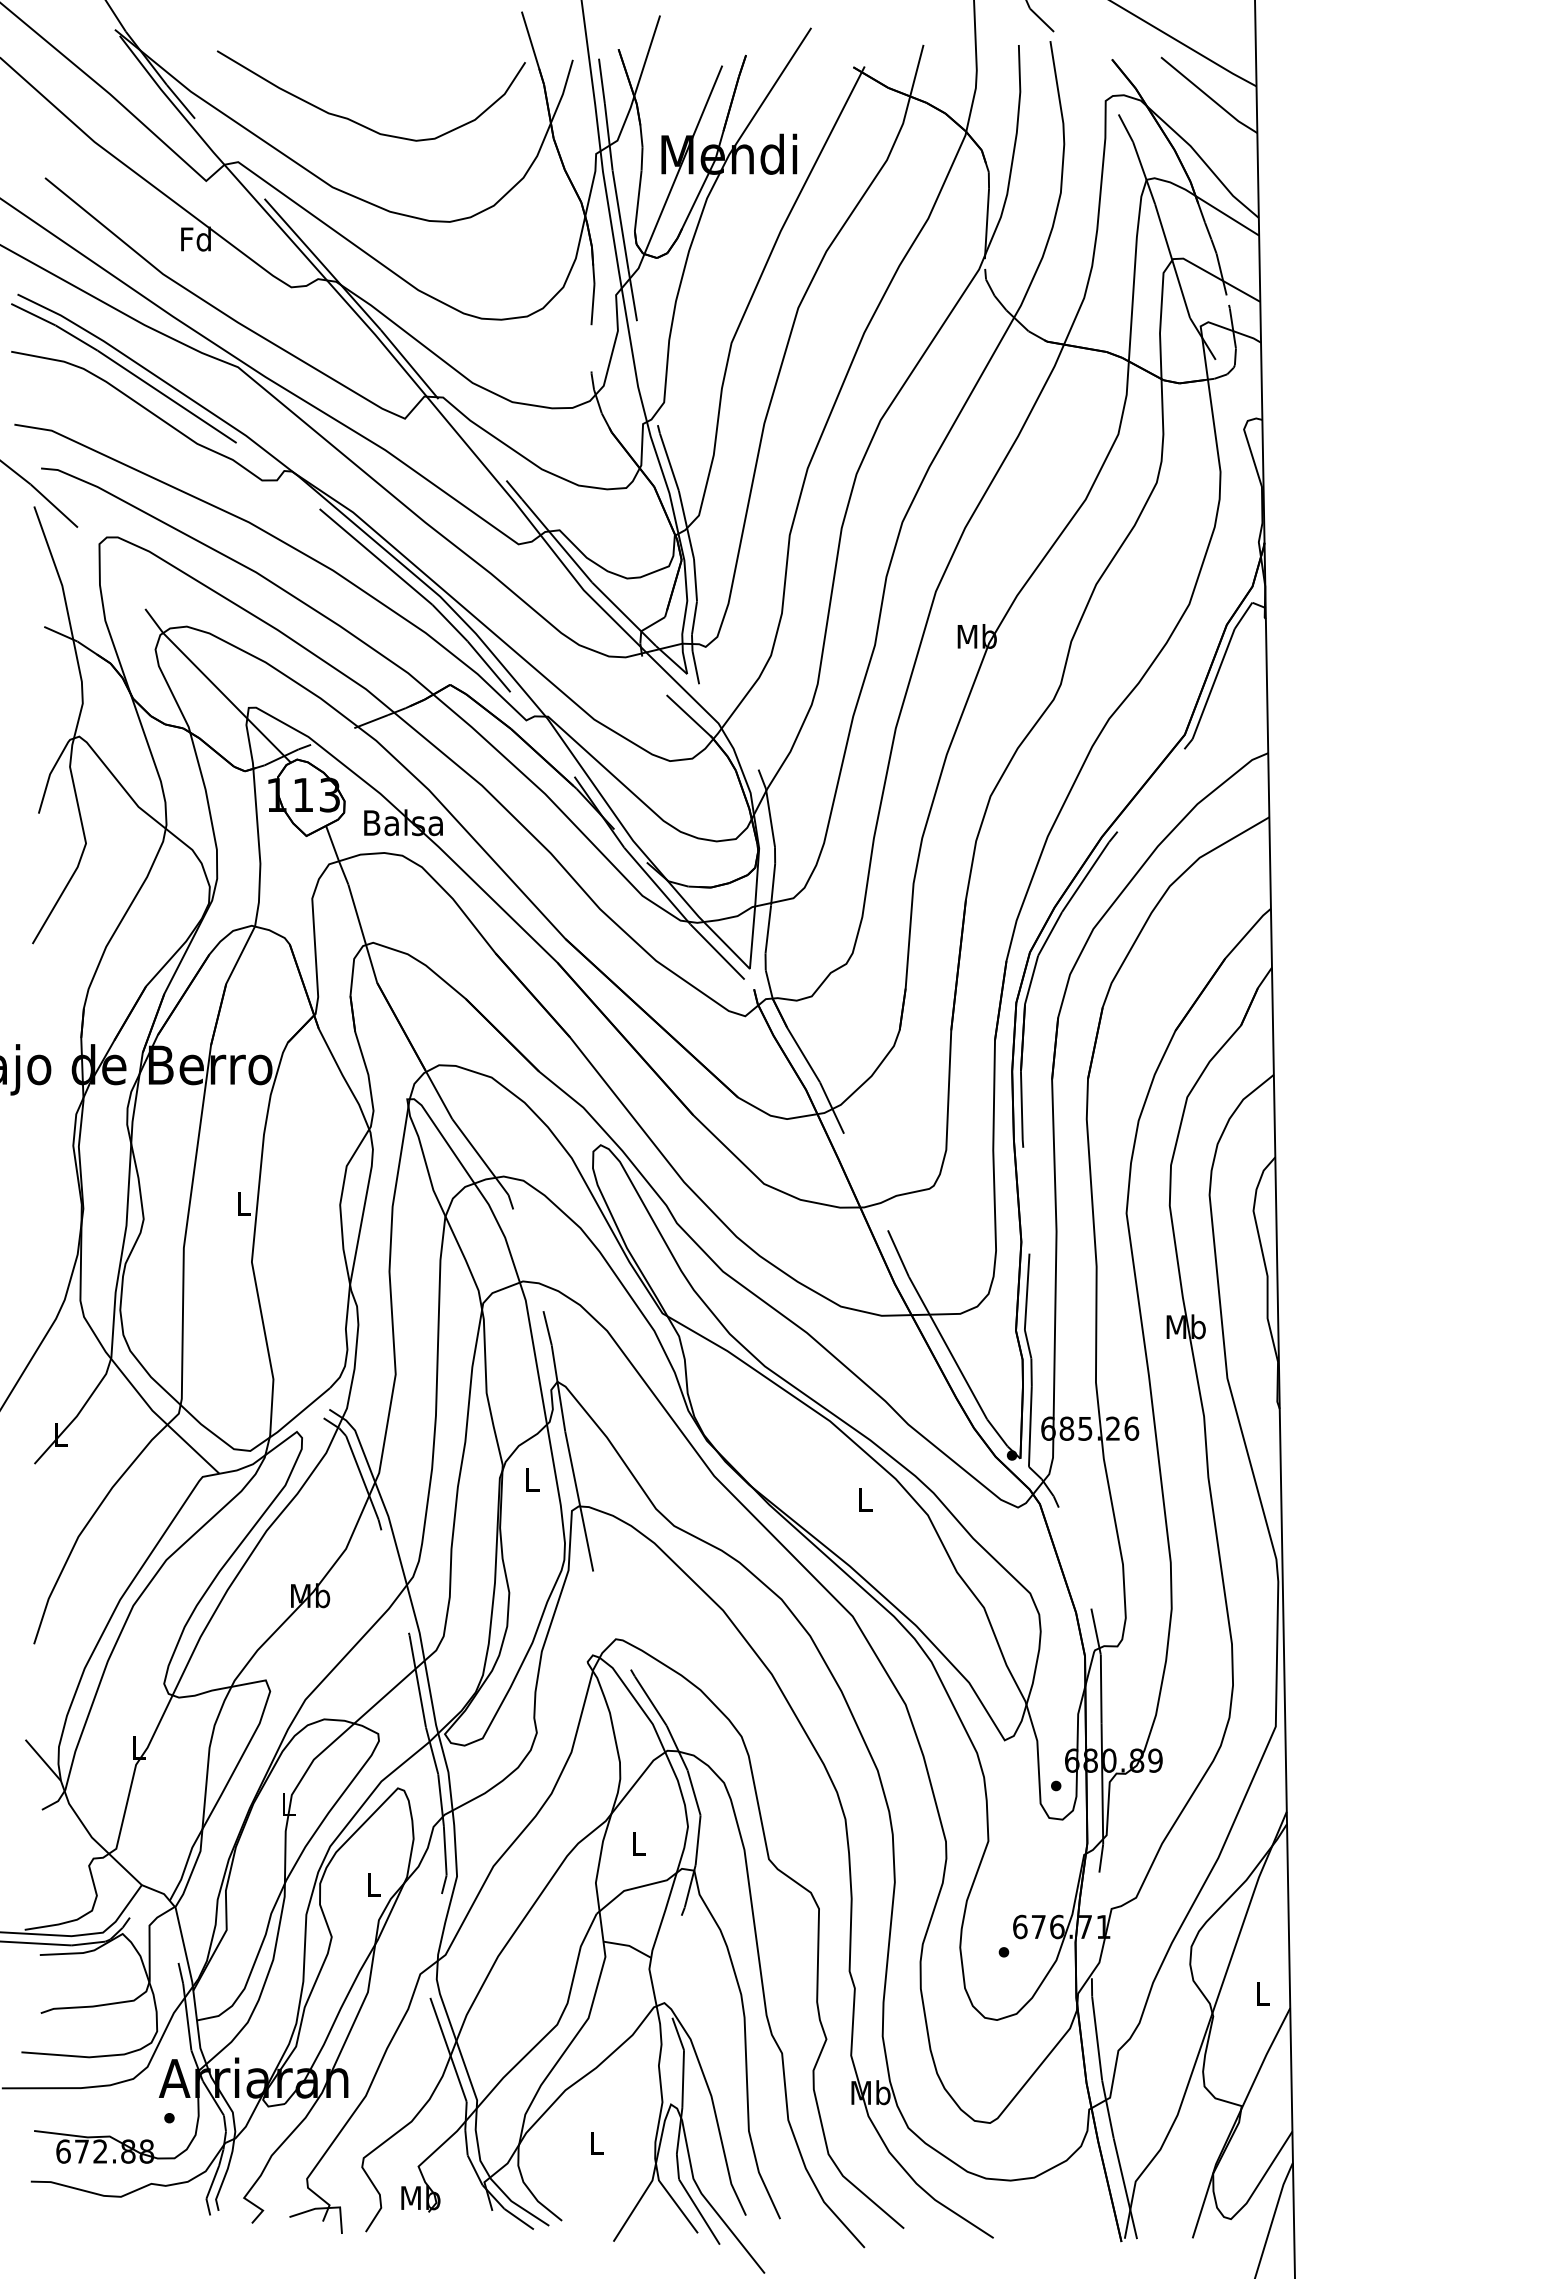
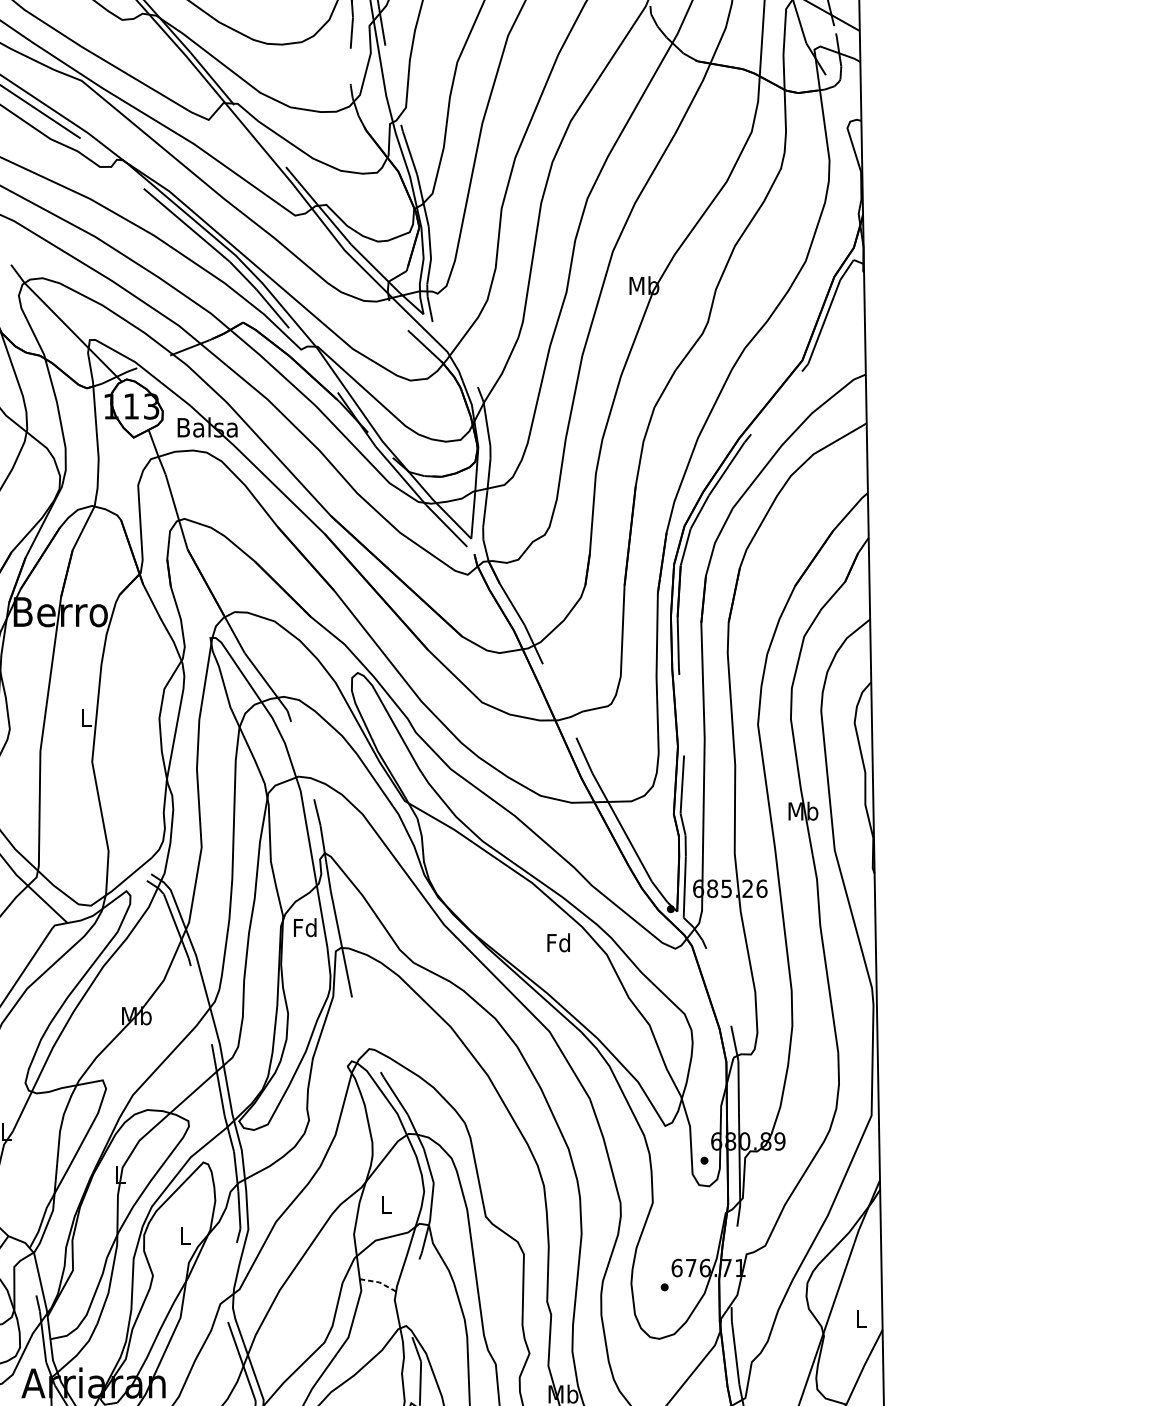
text: (531, 1479) -> (305, 927), L -> Fd
text: (864, 1499) -> (558, 942), L -> Fd
line: (629, 1945) -> (379, 1282), solid -> dashed

